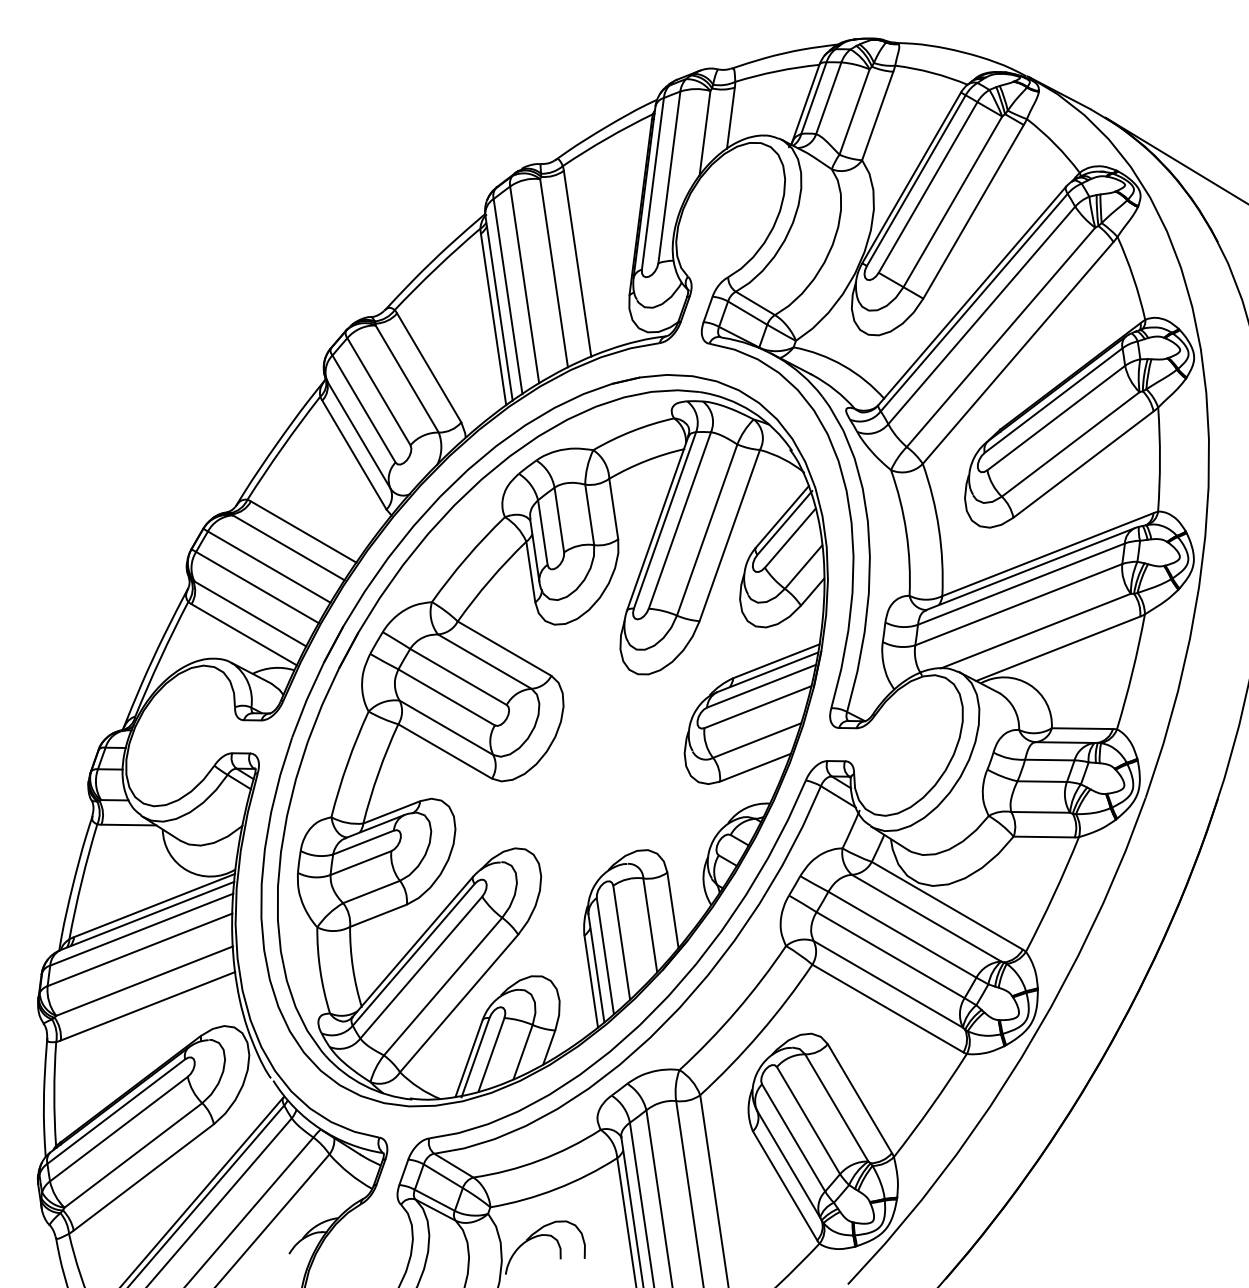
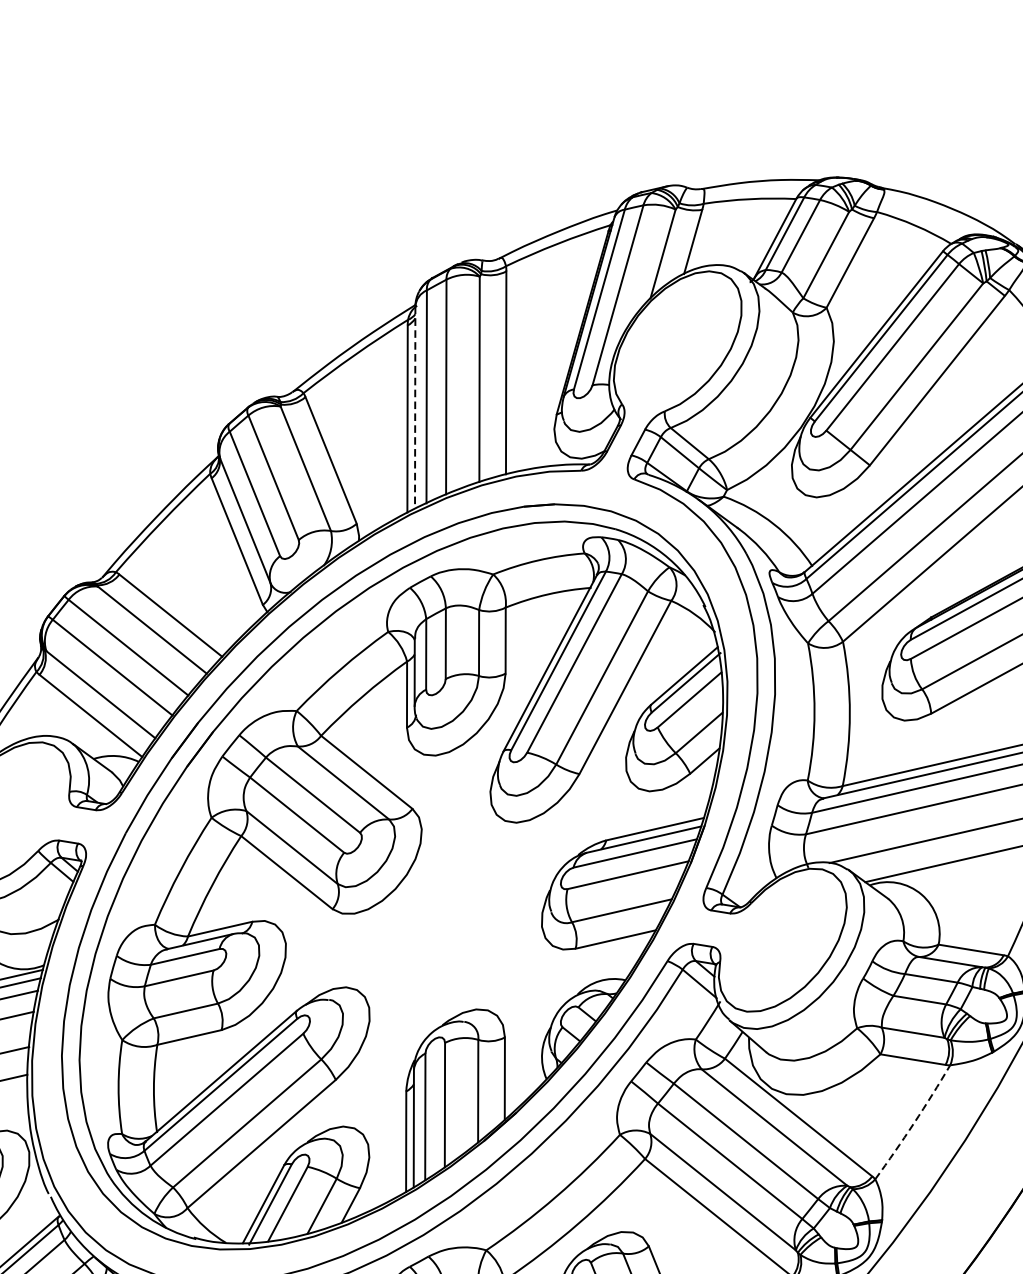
line: (499, 308) -> (415, 408), solid -> dashed
arc: (1053, 895) -> (913, 1123), solid -> dashed

